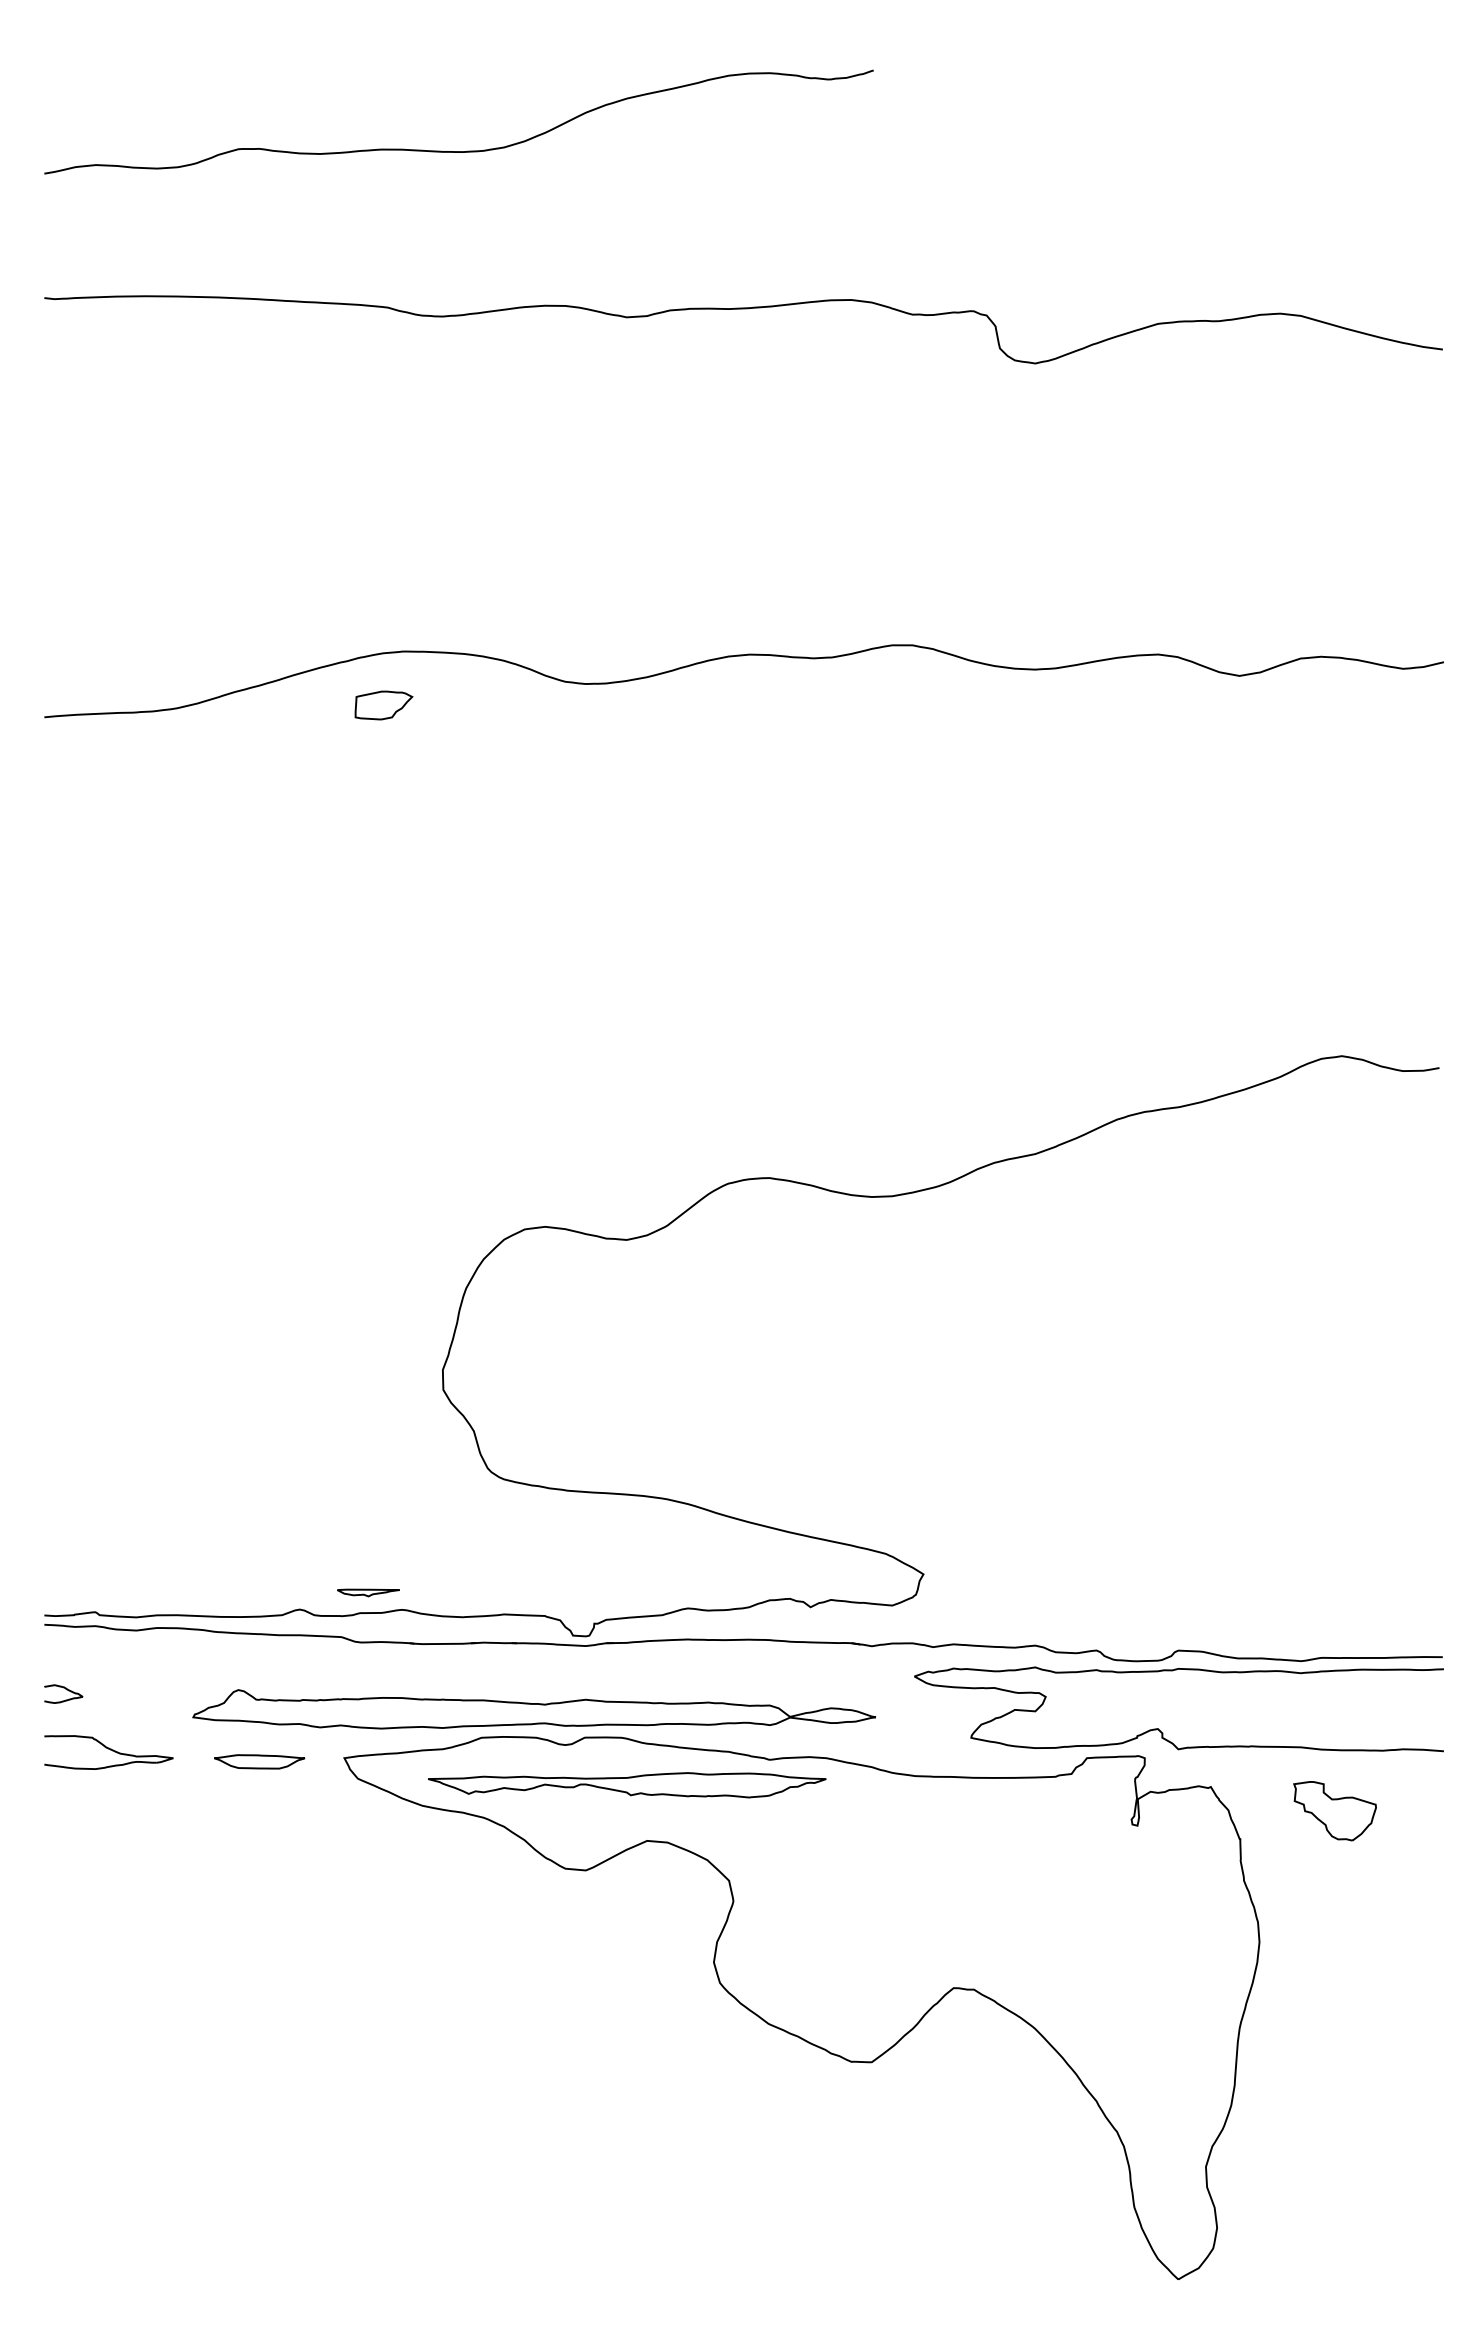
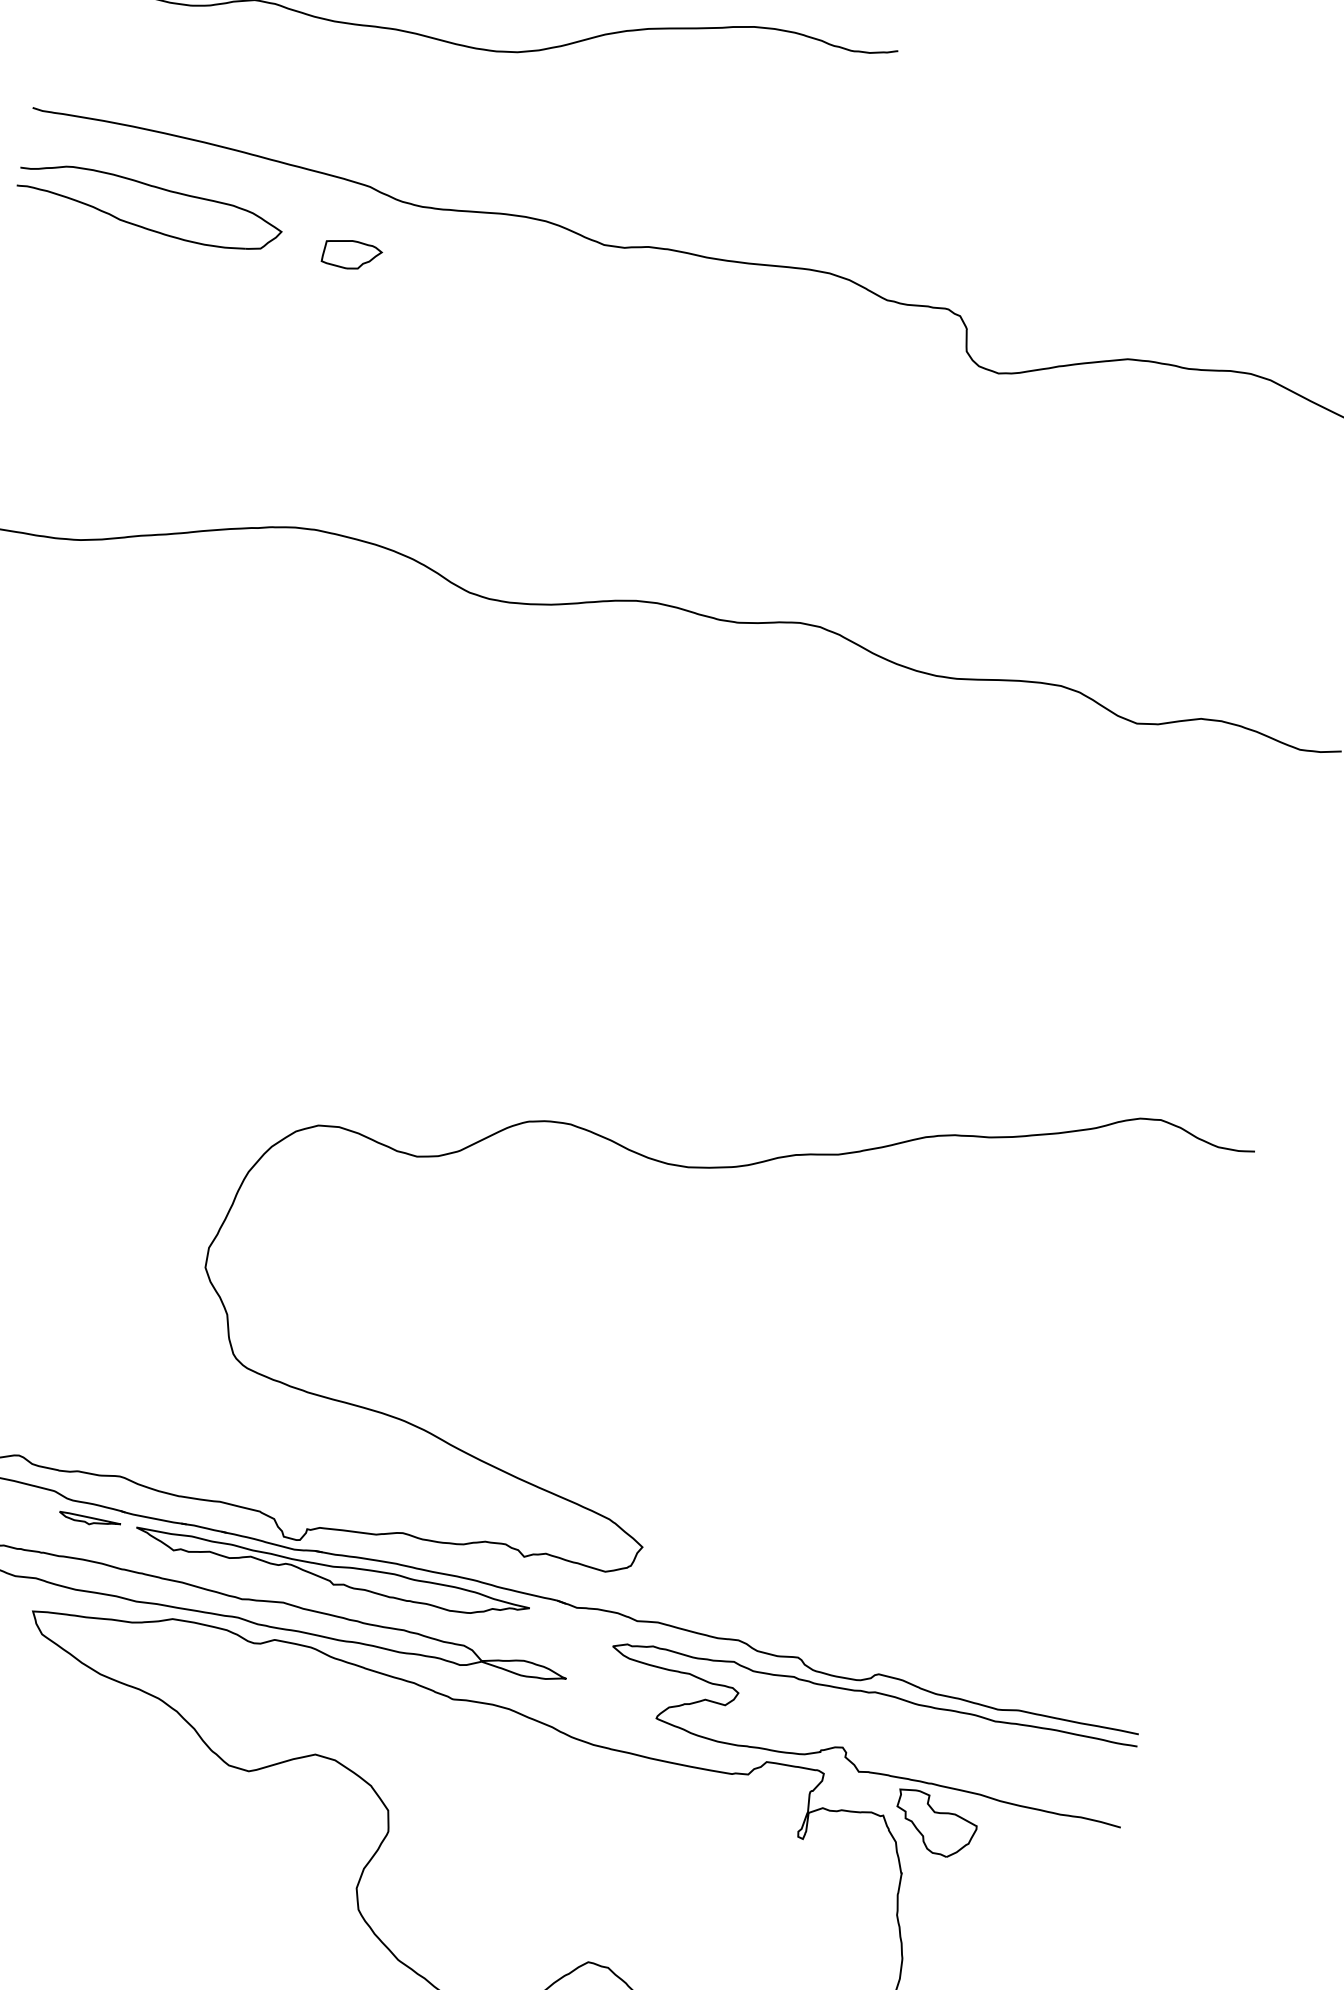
part: (171, 390) -> (139, 224), added
part: (383, 705) -> (351, 255), moved
part: (368, 1592) -> (89, 1520), moved
part: (627, 1785) -> (332, 1574), moved
part: (1334, 1811) -> (934, 1824), moved

